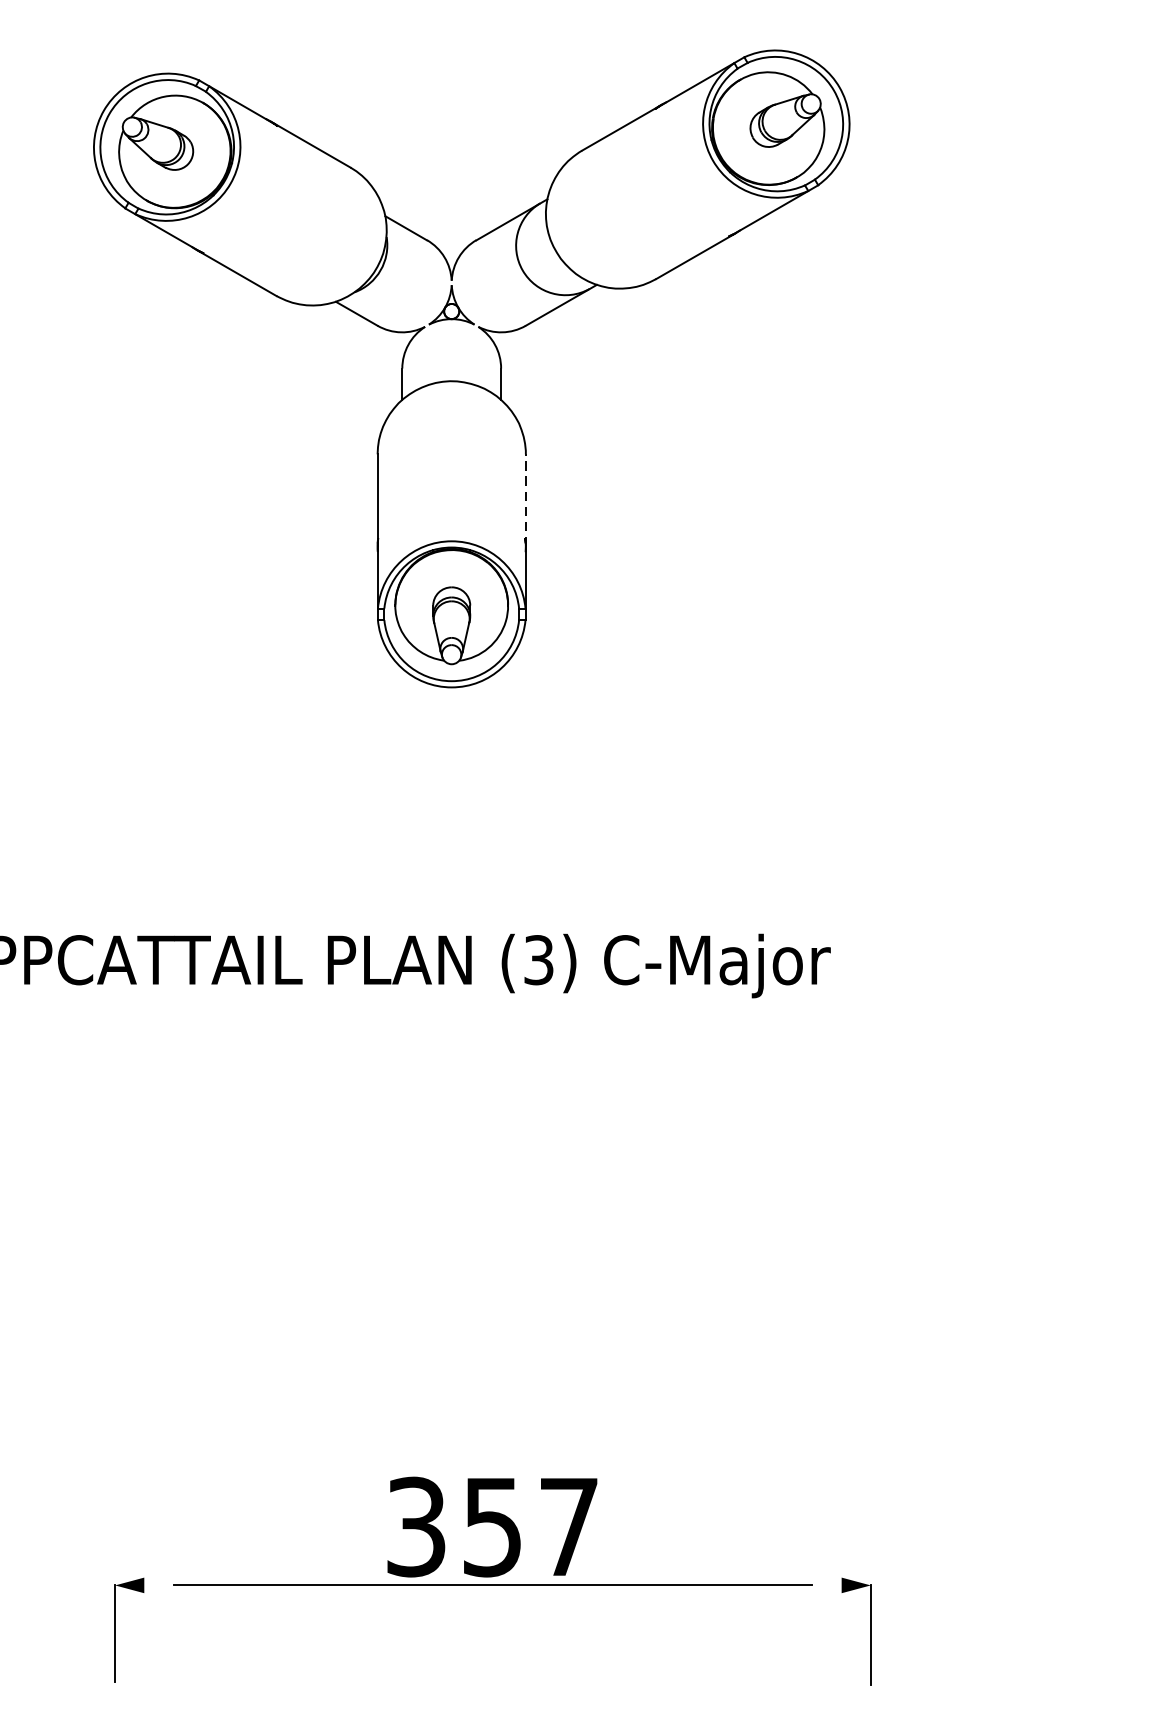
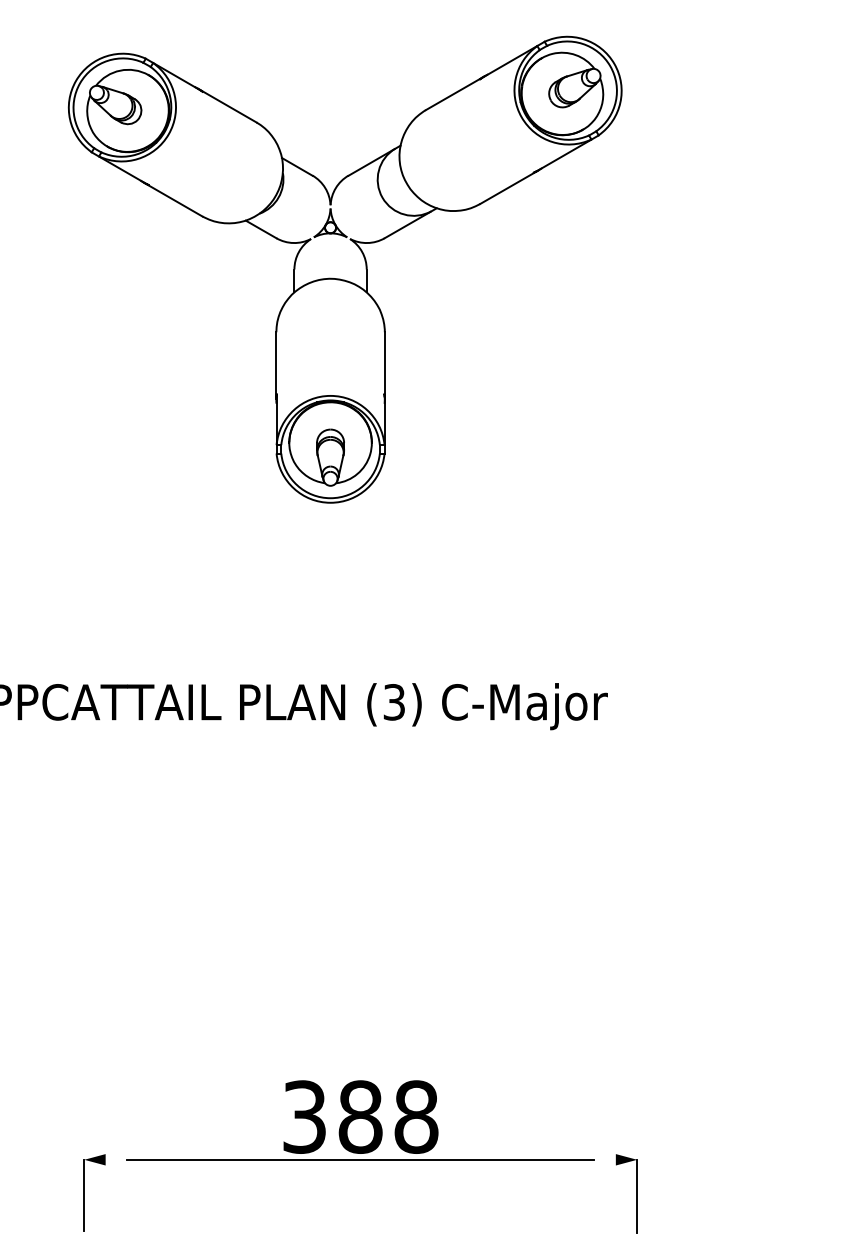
line: (525, 499) -> (384, 365), dashed -> solid
text: (530, 1526) -> (388, 1116), 357 -> 388

